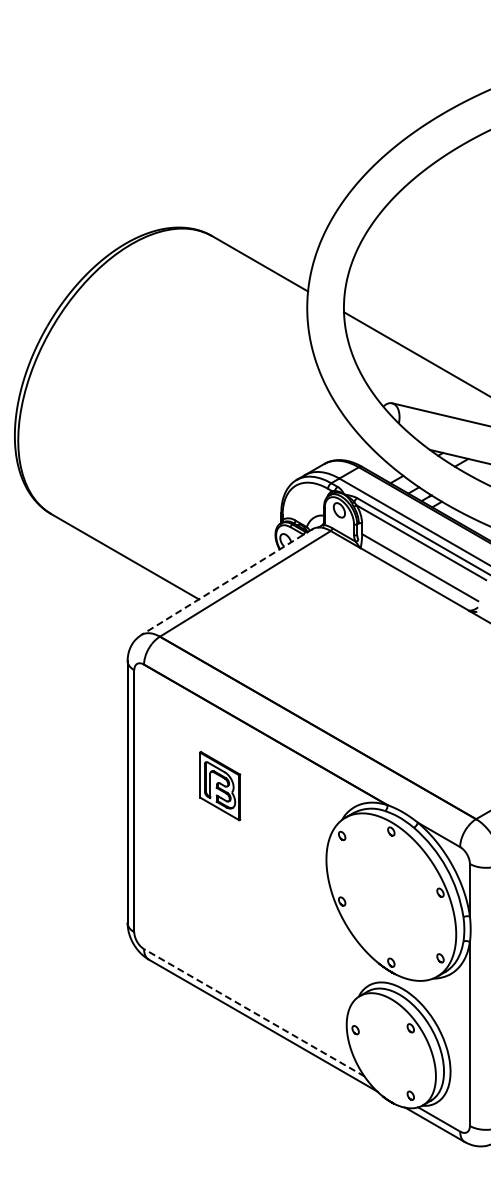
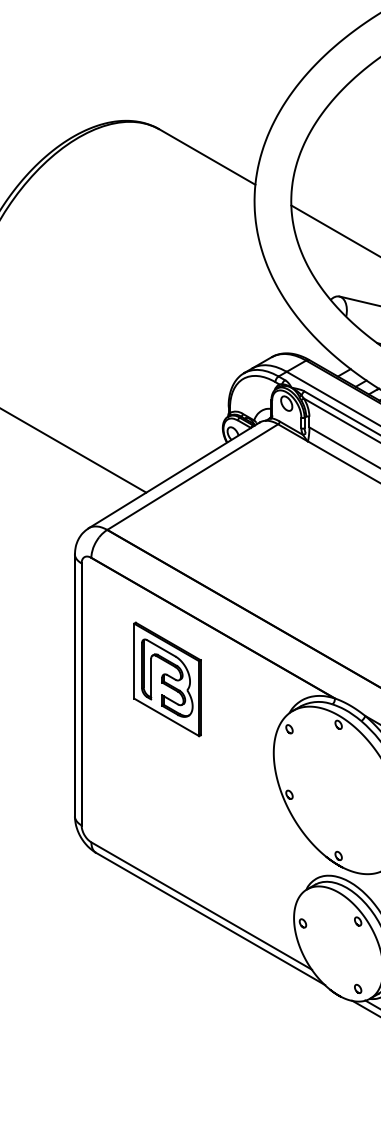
line: (226, 582) -> (173, 475), dashed -> solid
part: (219, 785) -> (166, 678), size x1.67
line: (253, 1012) -> (200, 905), dashed -> solid

